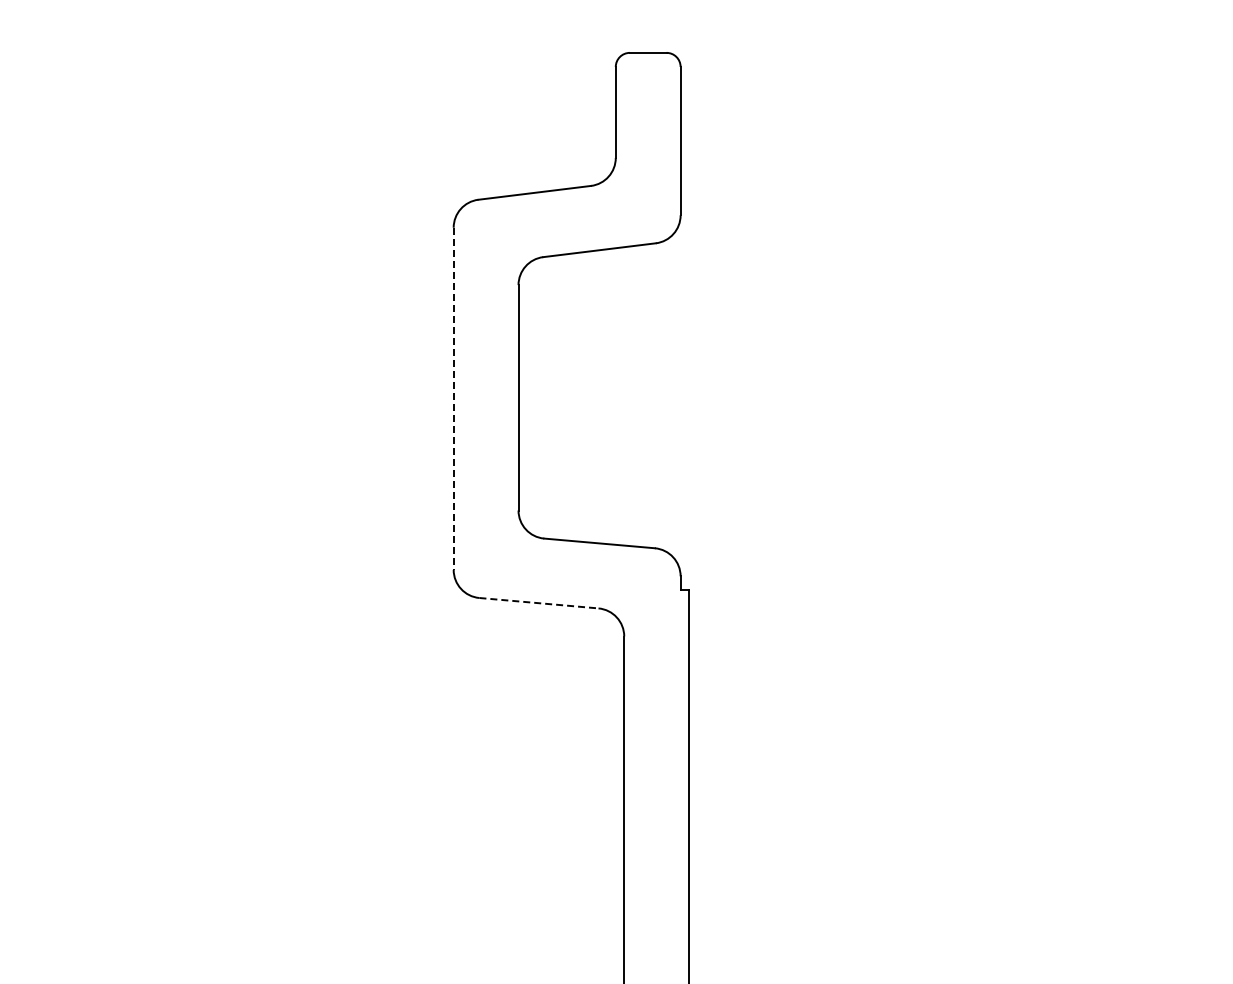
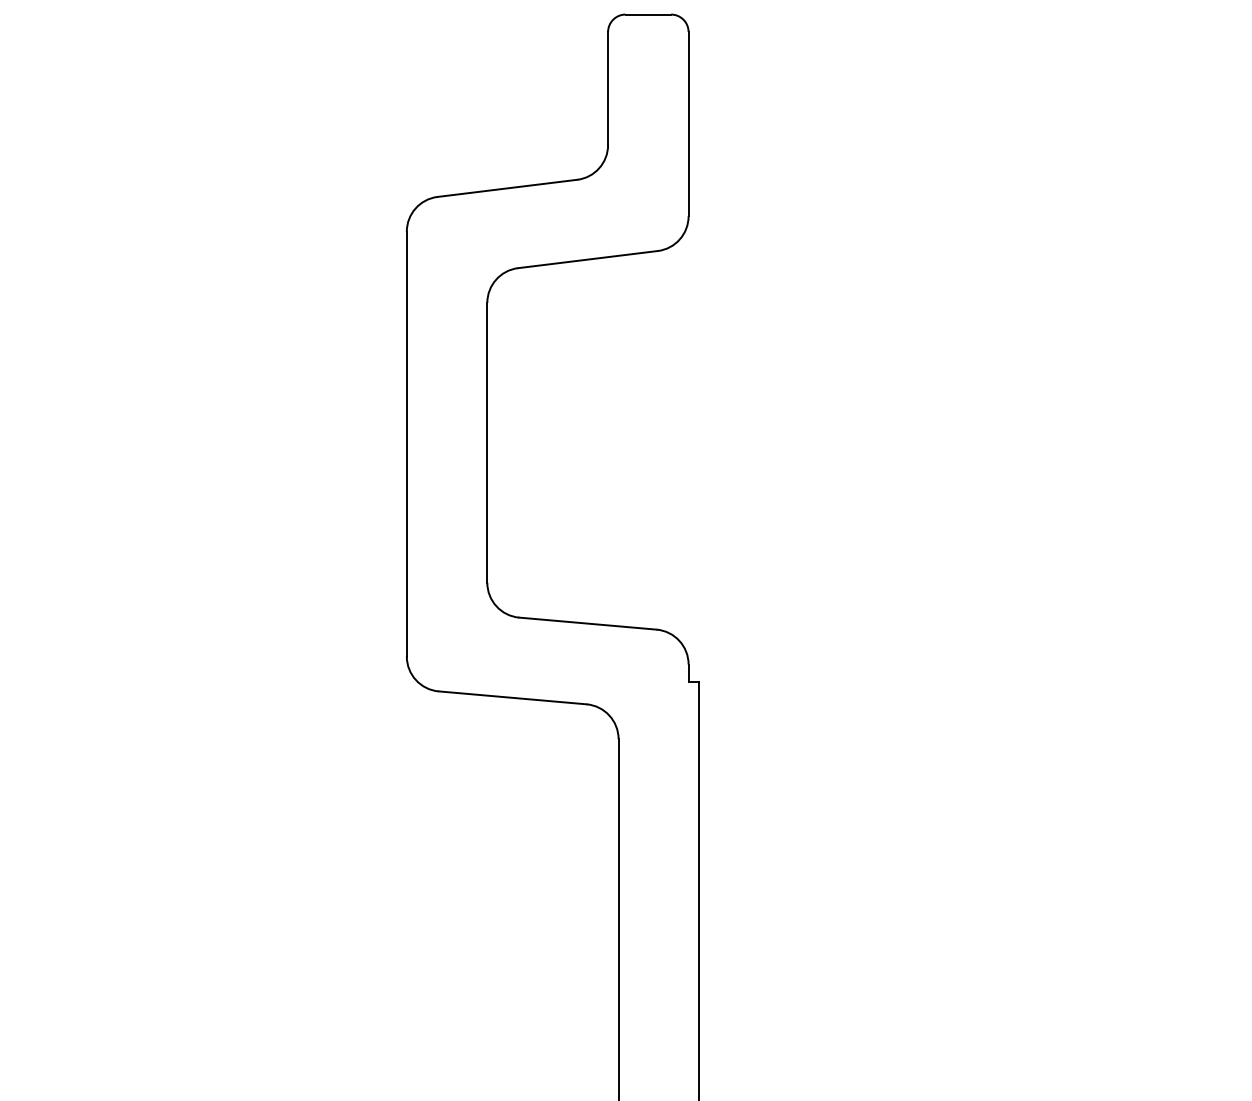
line: (453, 399) -> (406, 444), dashed -> solid
line: (538, 603) -> (512, 698), dashed -> solid

